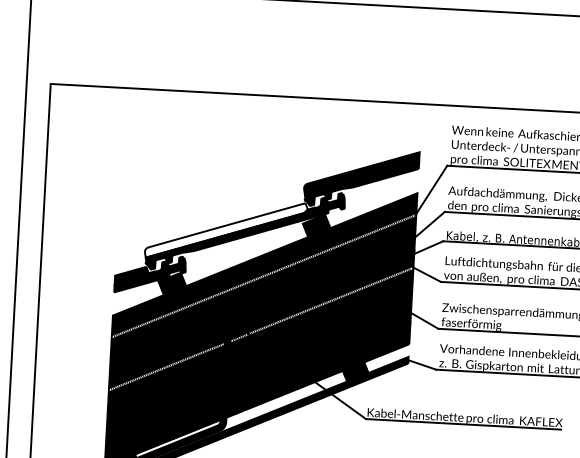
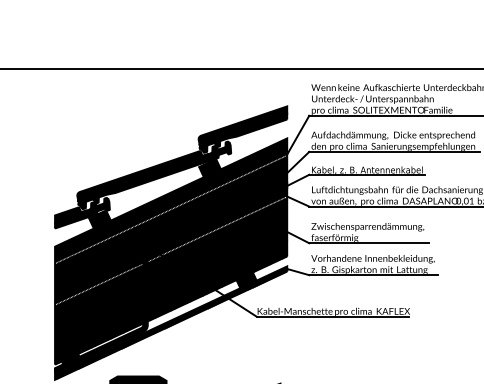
fill: (225, 231) -> (139, 176), added

